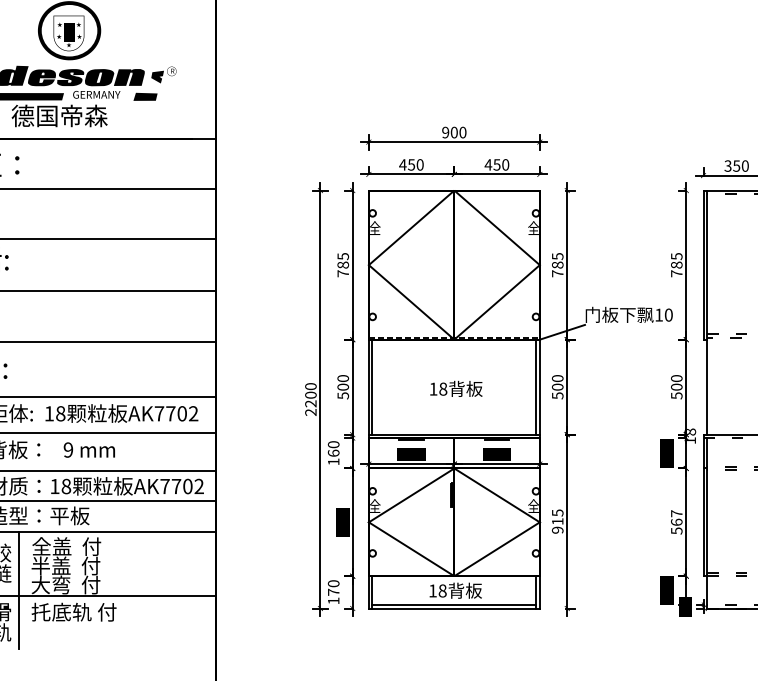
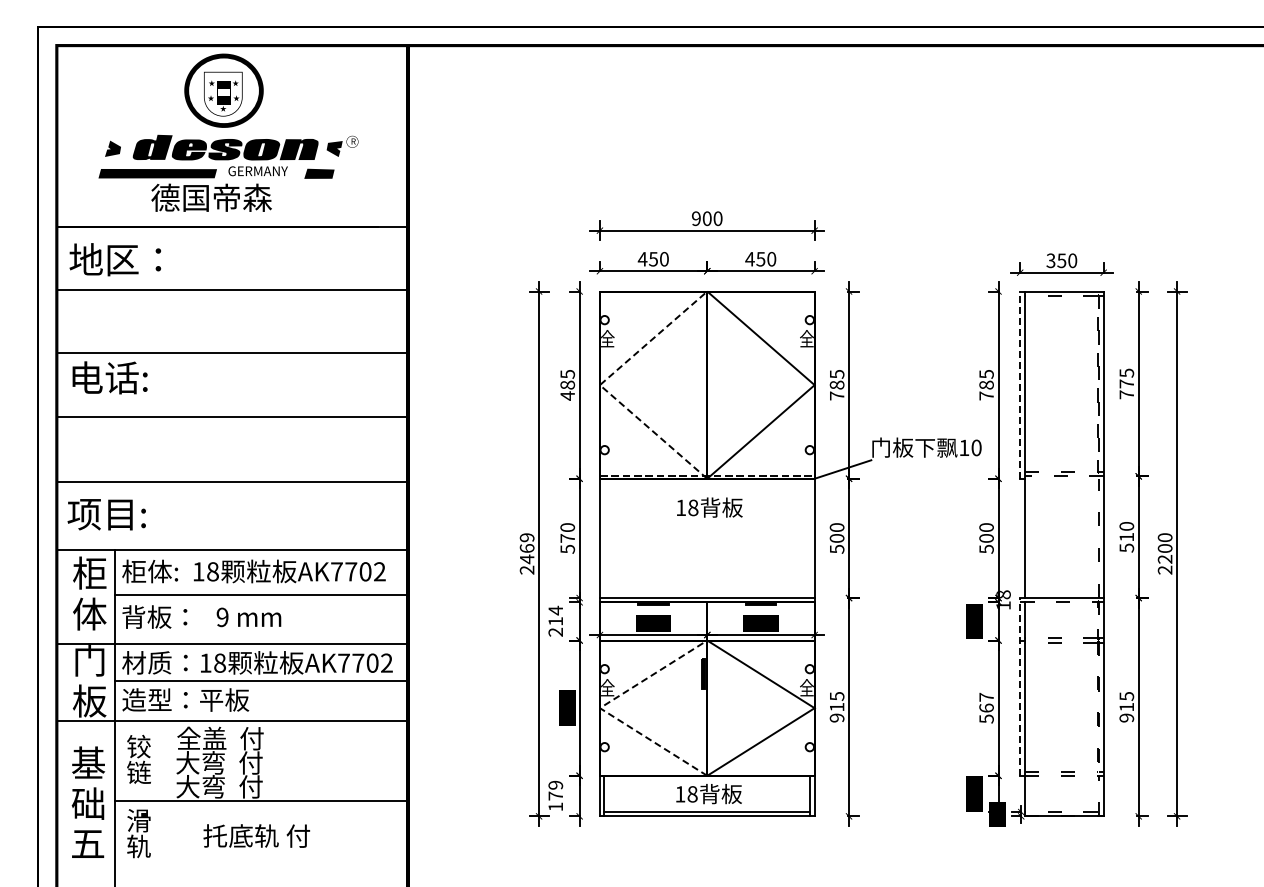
fill: (69, 32) -> (223, 92), removed
line: (368, 265) -> (599, 385), solid -> dashed
line: (703, 265) -> (1020, 385), solid -> dashed
text: (343, 273) -> (567, 395), 785 -> 485
text: (343, 387) -> (567, 538), 500 -> 570
line: (372, 387) -> (604, 538), removed
line: (536, 387) -> (810, 538), removed
text: (456, 388) -> (709, 507), moved
text: (310, 395) -> (526, 548), 2200 -> 2469
text: (333, 452) -> (555, 620), 160 -> 214
line: (703, 505) -> (1020, 686), solid -> dashed
line: (368, 522) -> (599, 708), solid -> dashed
text: (50, 565) -> (200, 762), 半盖  付 -> 大弯  付
text: (333, 583) -> (555, 784), 170 -> 179
line: (18, 590) -> (160, 793), removed
text: (73, 611) -> (256, 835), moved

